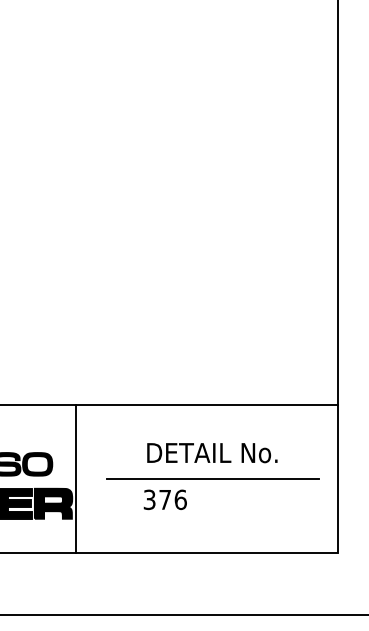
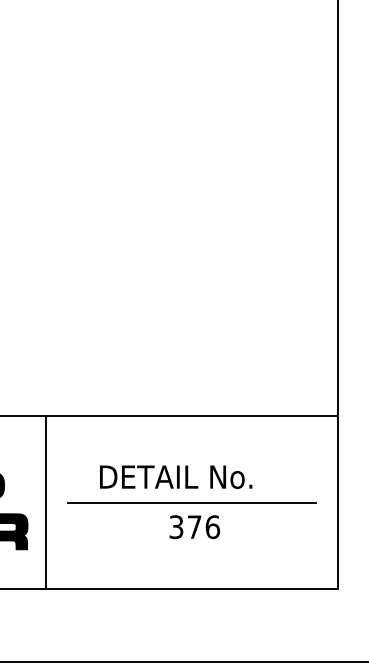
text: (212, 453) -> (176, 477), moved
line: (76, 478) -> (46, 502), moved
text: (164, 499) -> (193, 526), moved

